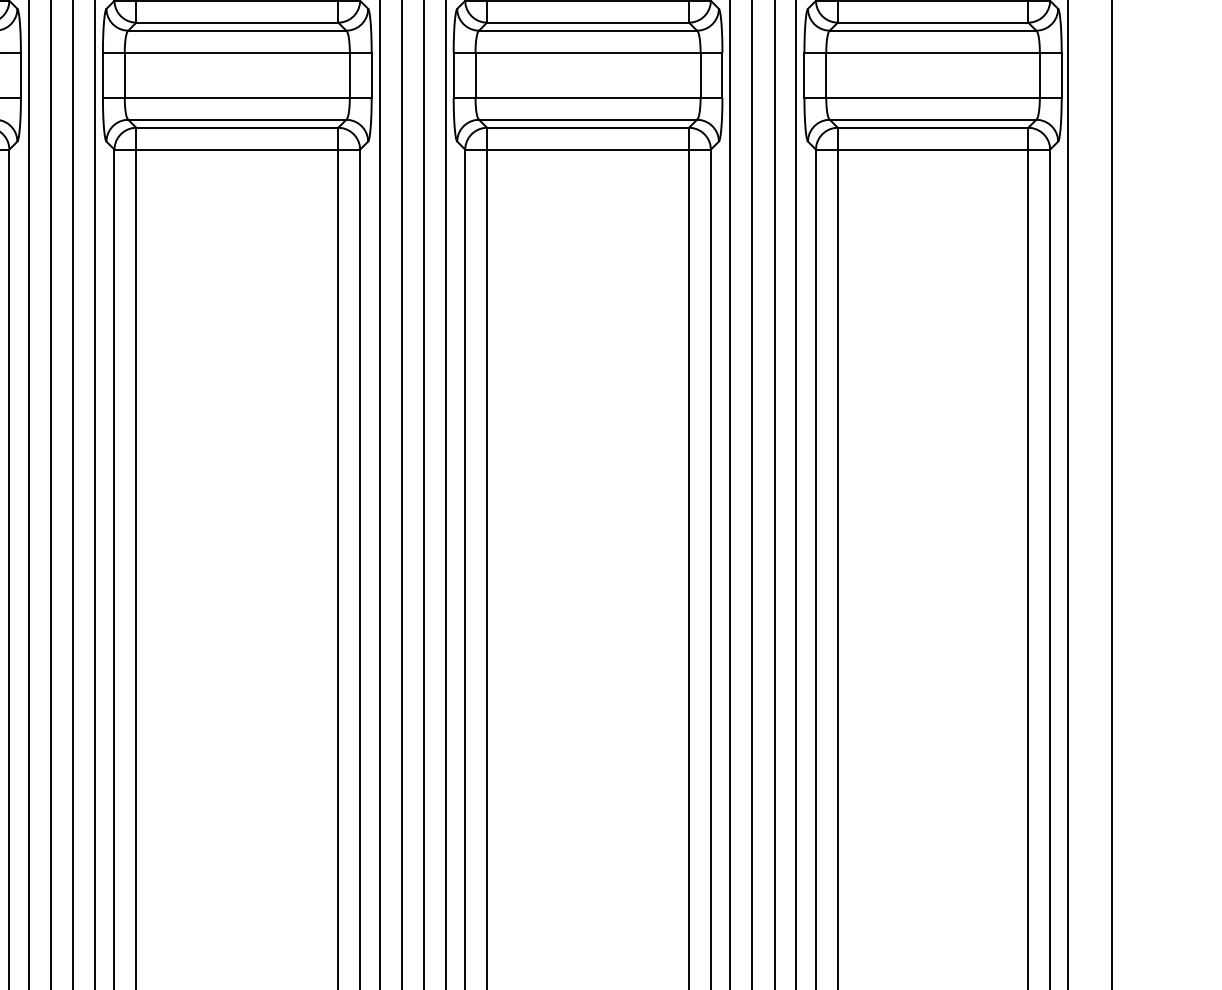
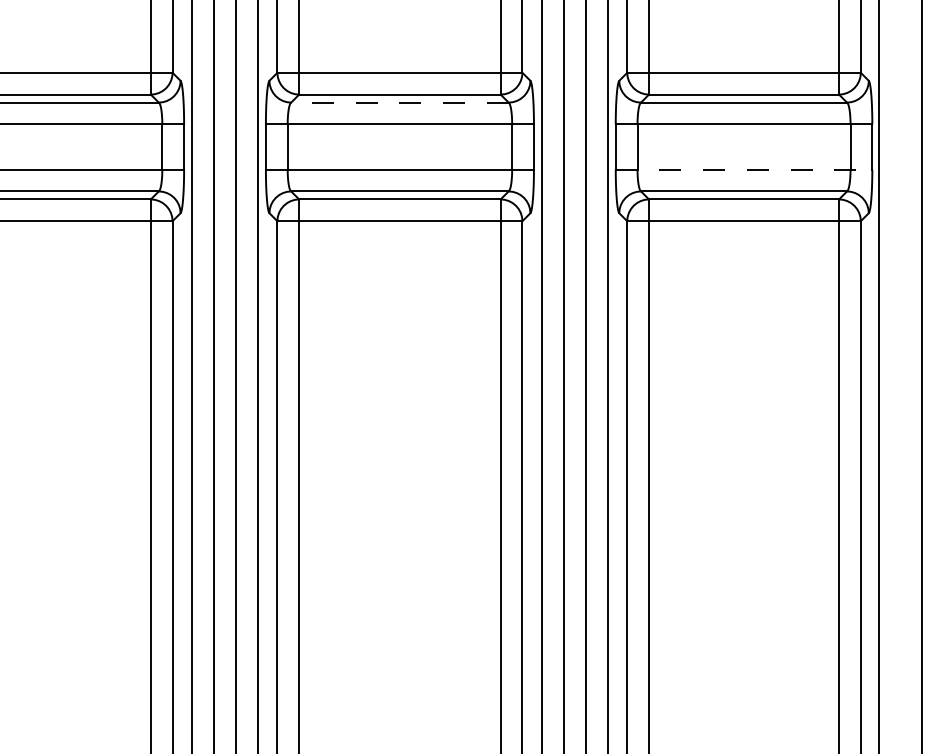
line: (587, 30) -> (399, 102), solid -> dashed
line: (933, 97) -> (744, 169), solid -> dashed

